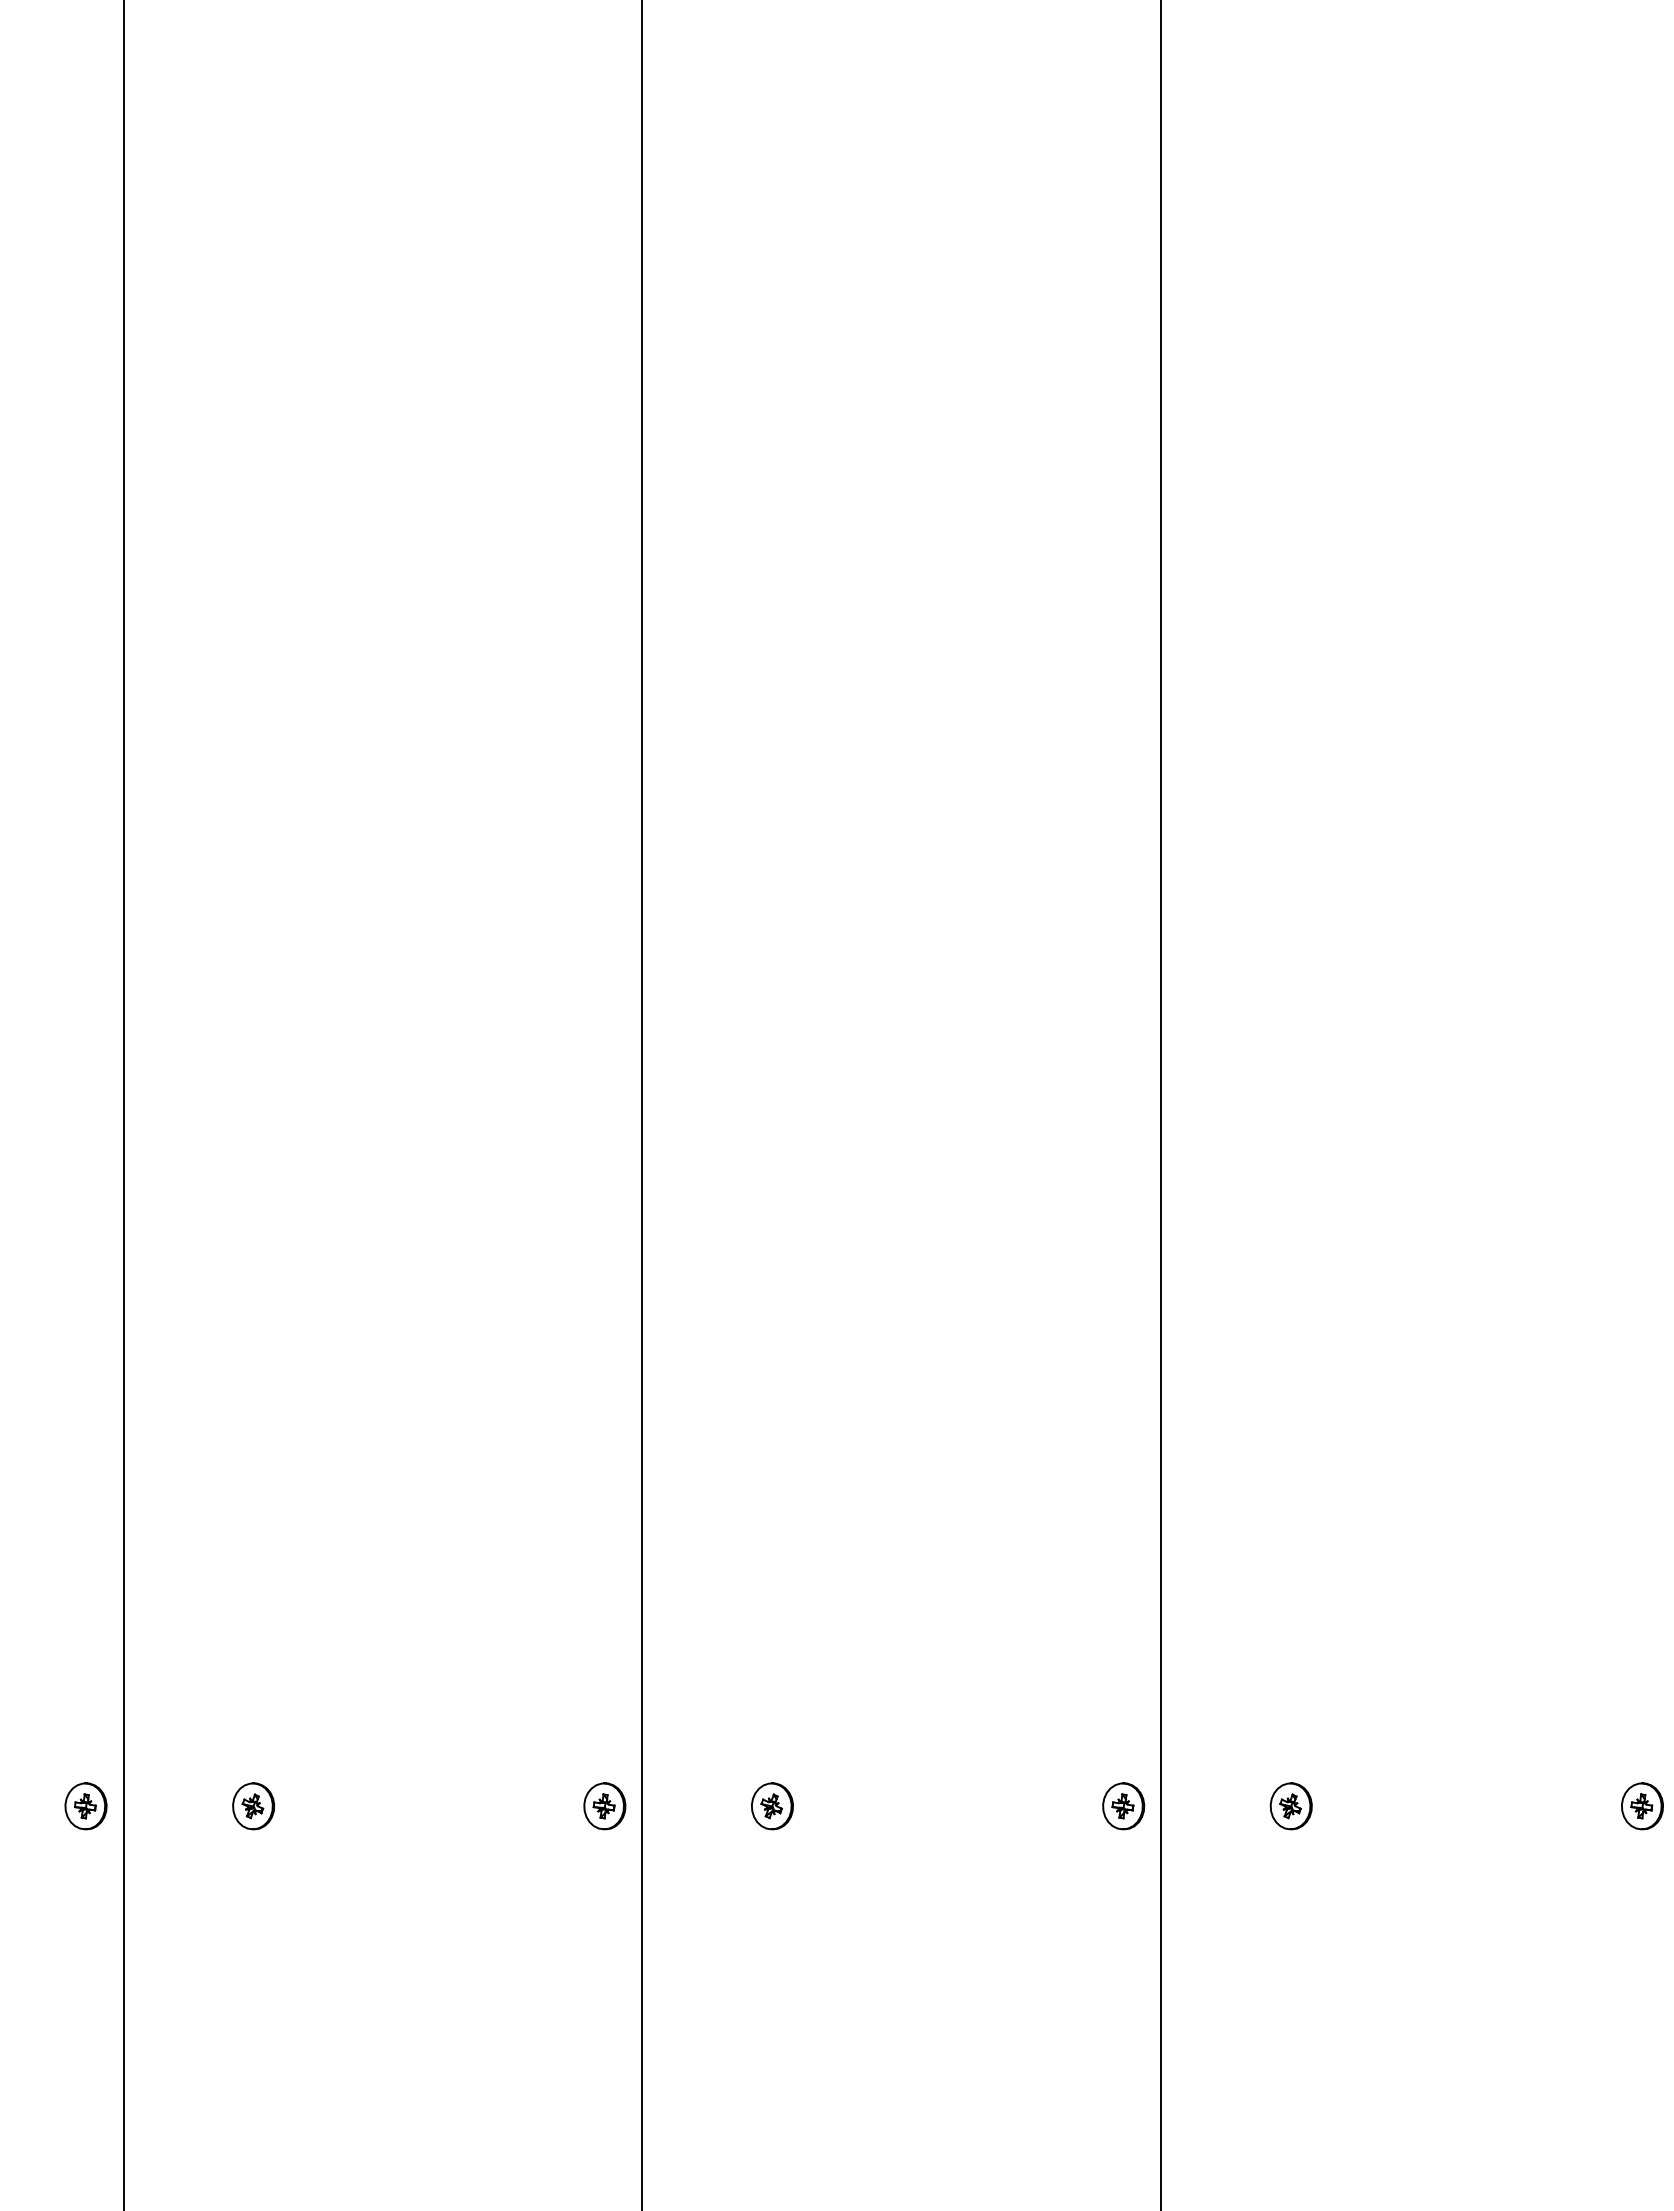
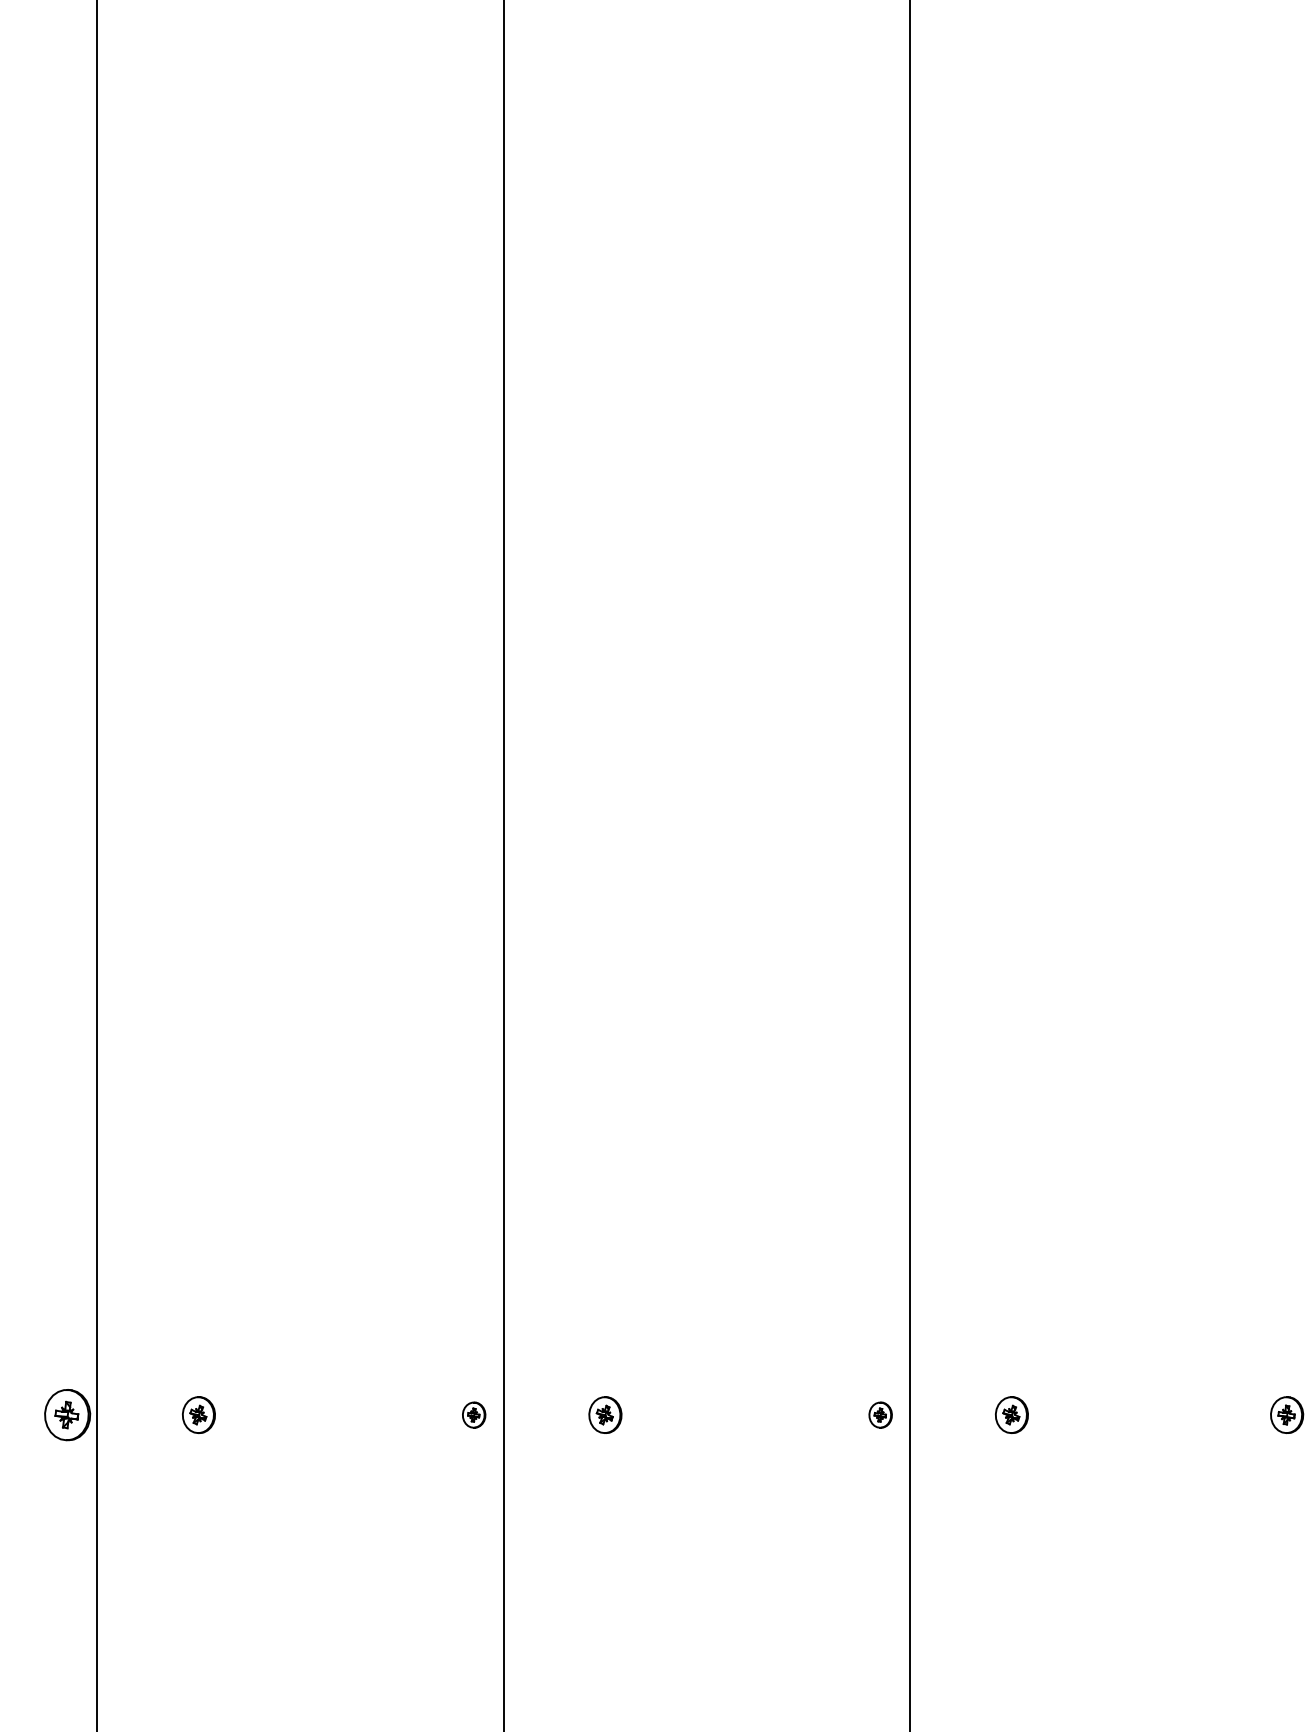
part: (85, 1806) -> (67, 1415), size x1.4
part: (604, 1806) -> (473, 1415), size x0.7
part: (1123, 1806) -> (880, 1415), size x0.7

